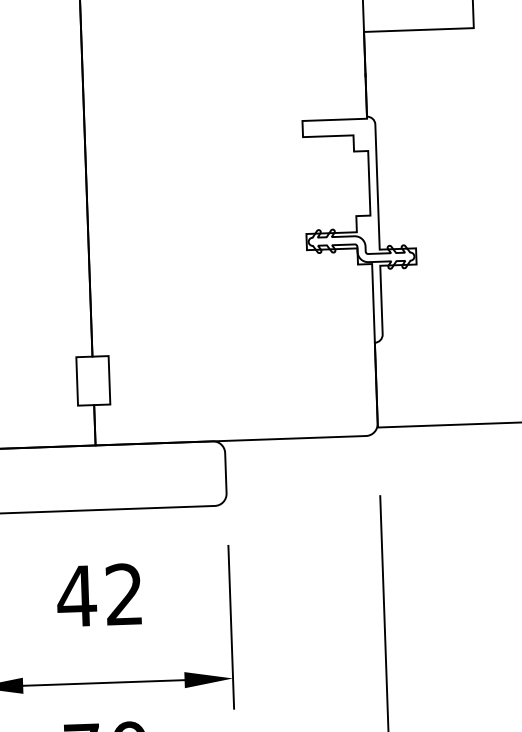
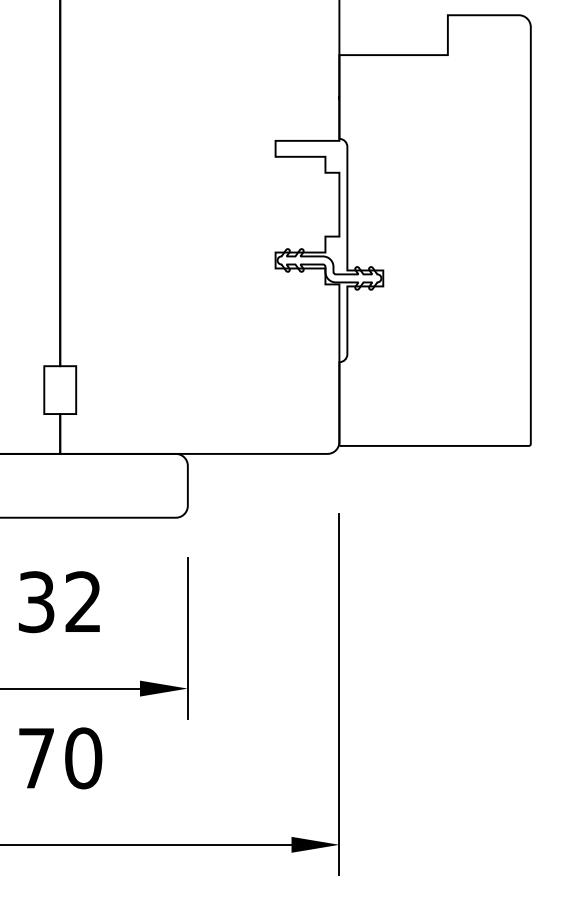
text: (76, 596) -> (36, 602), 42 -> 32

